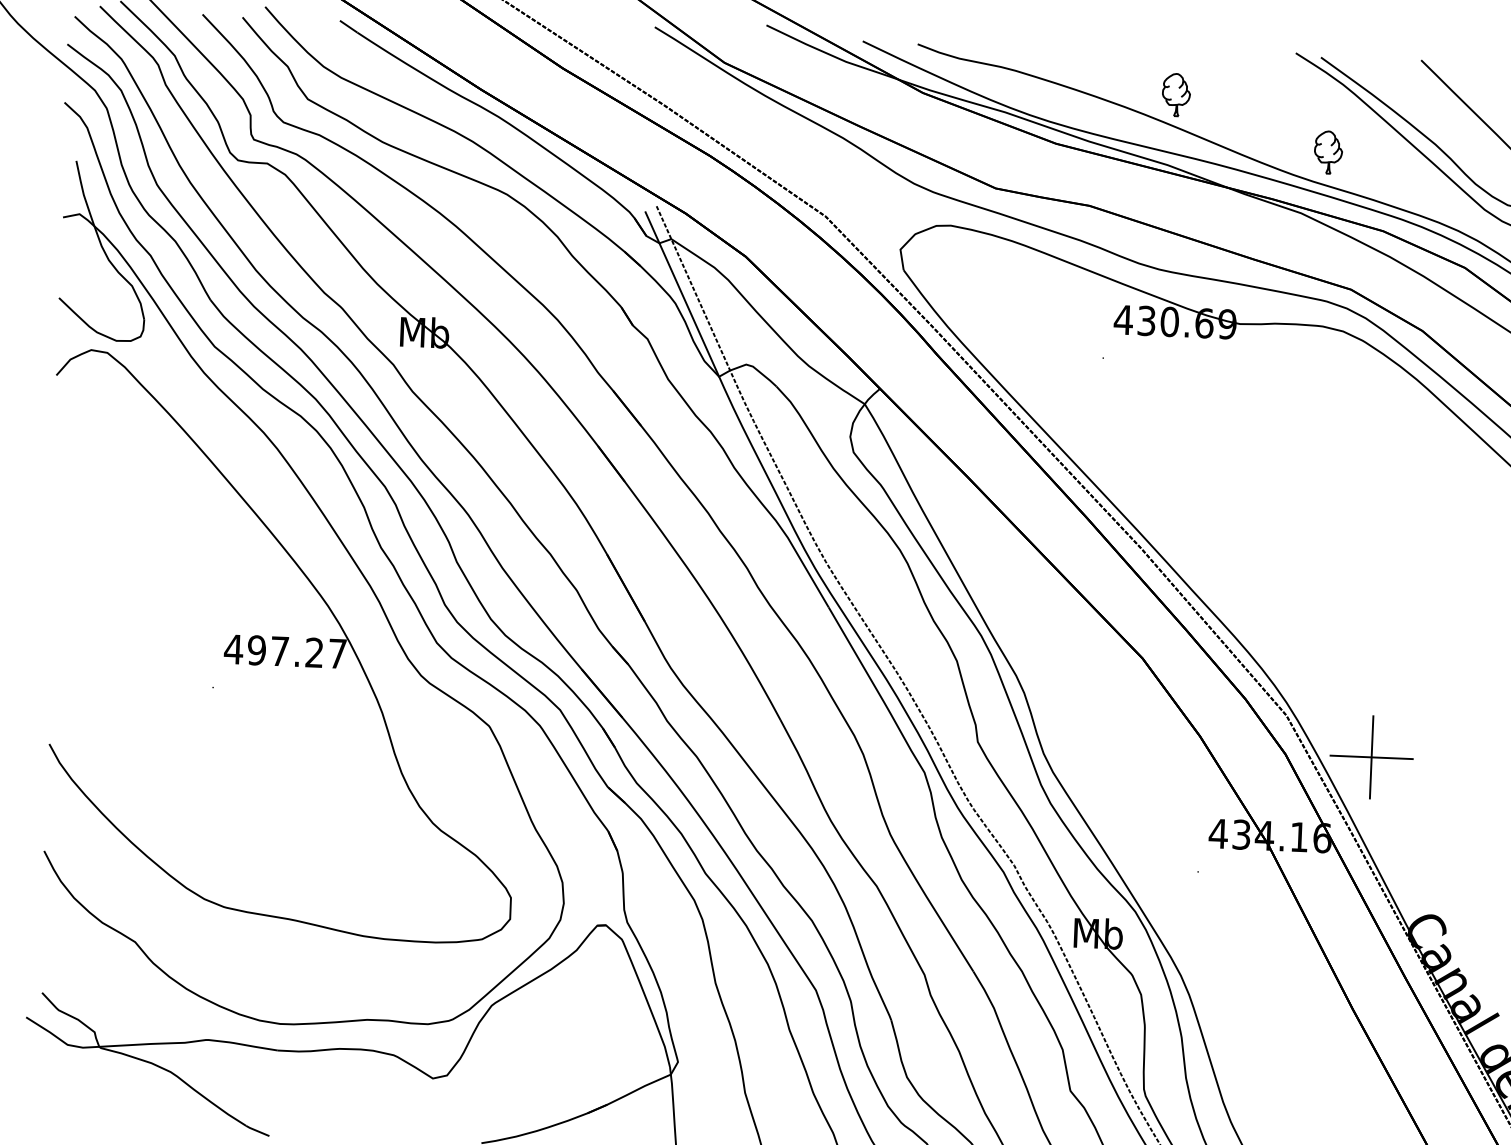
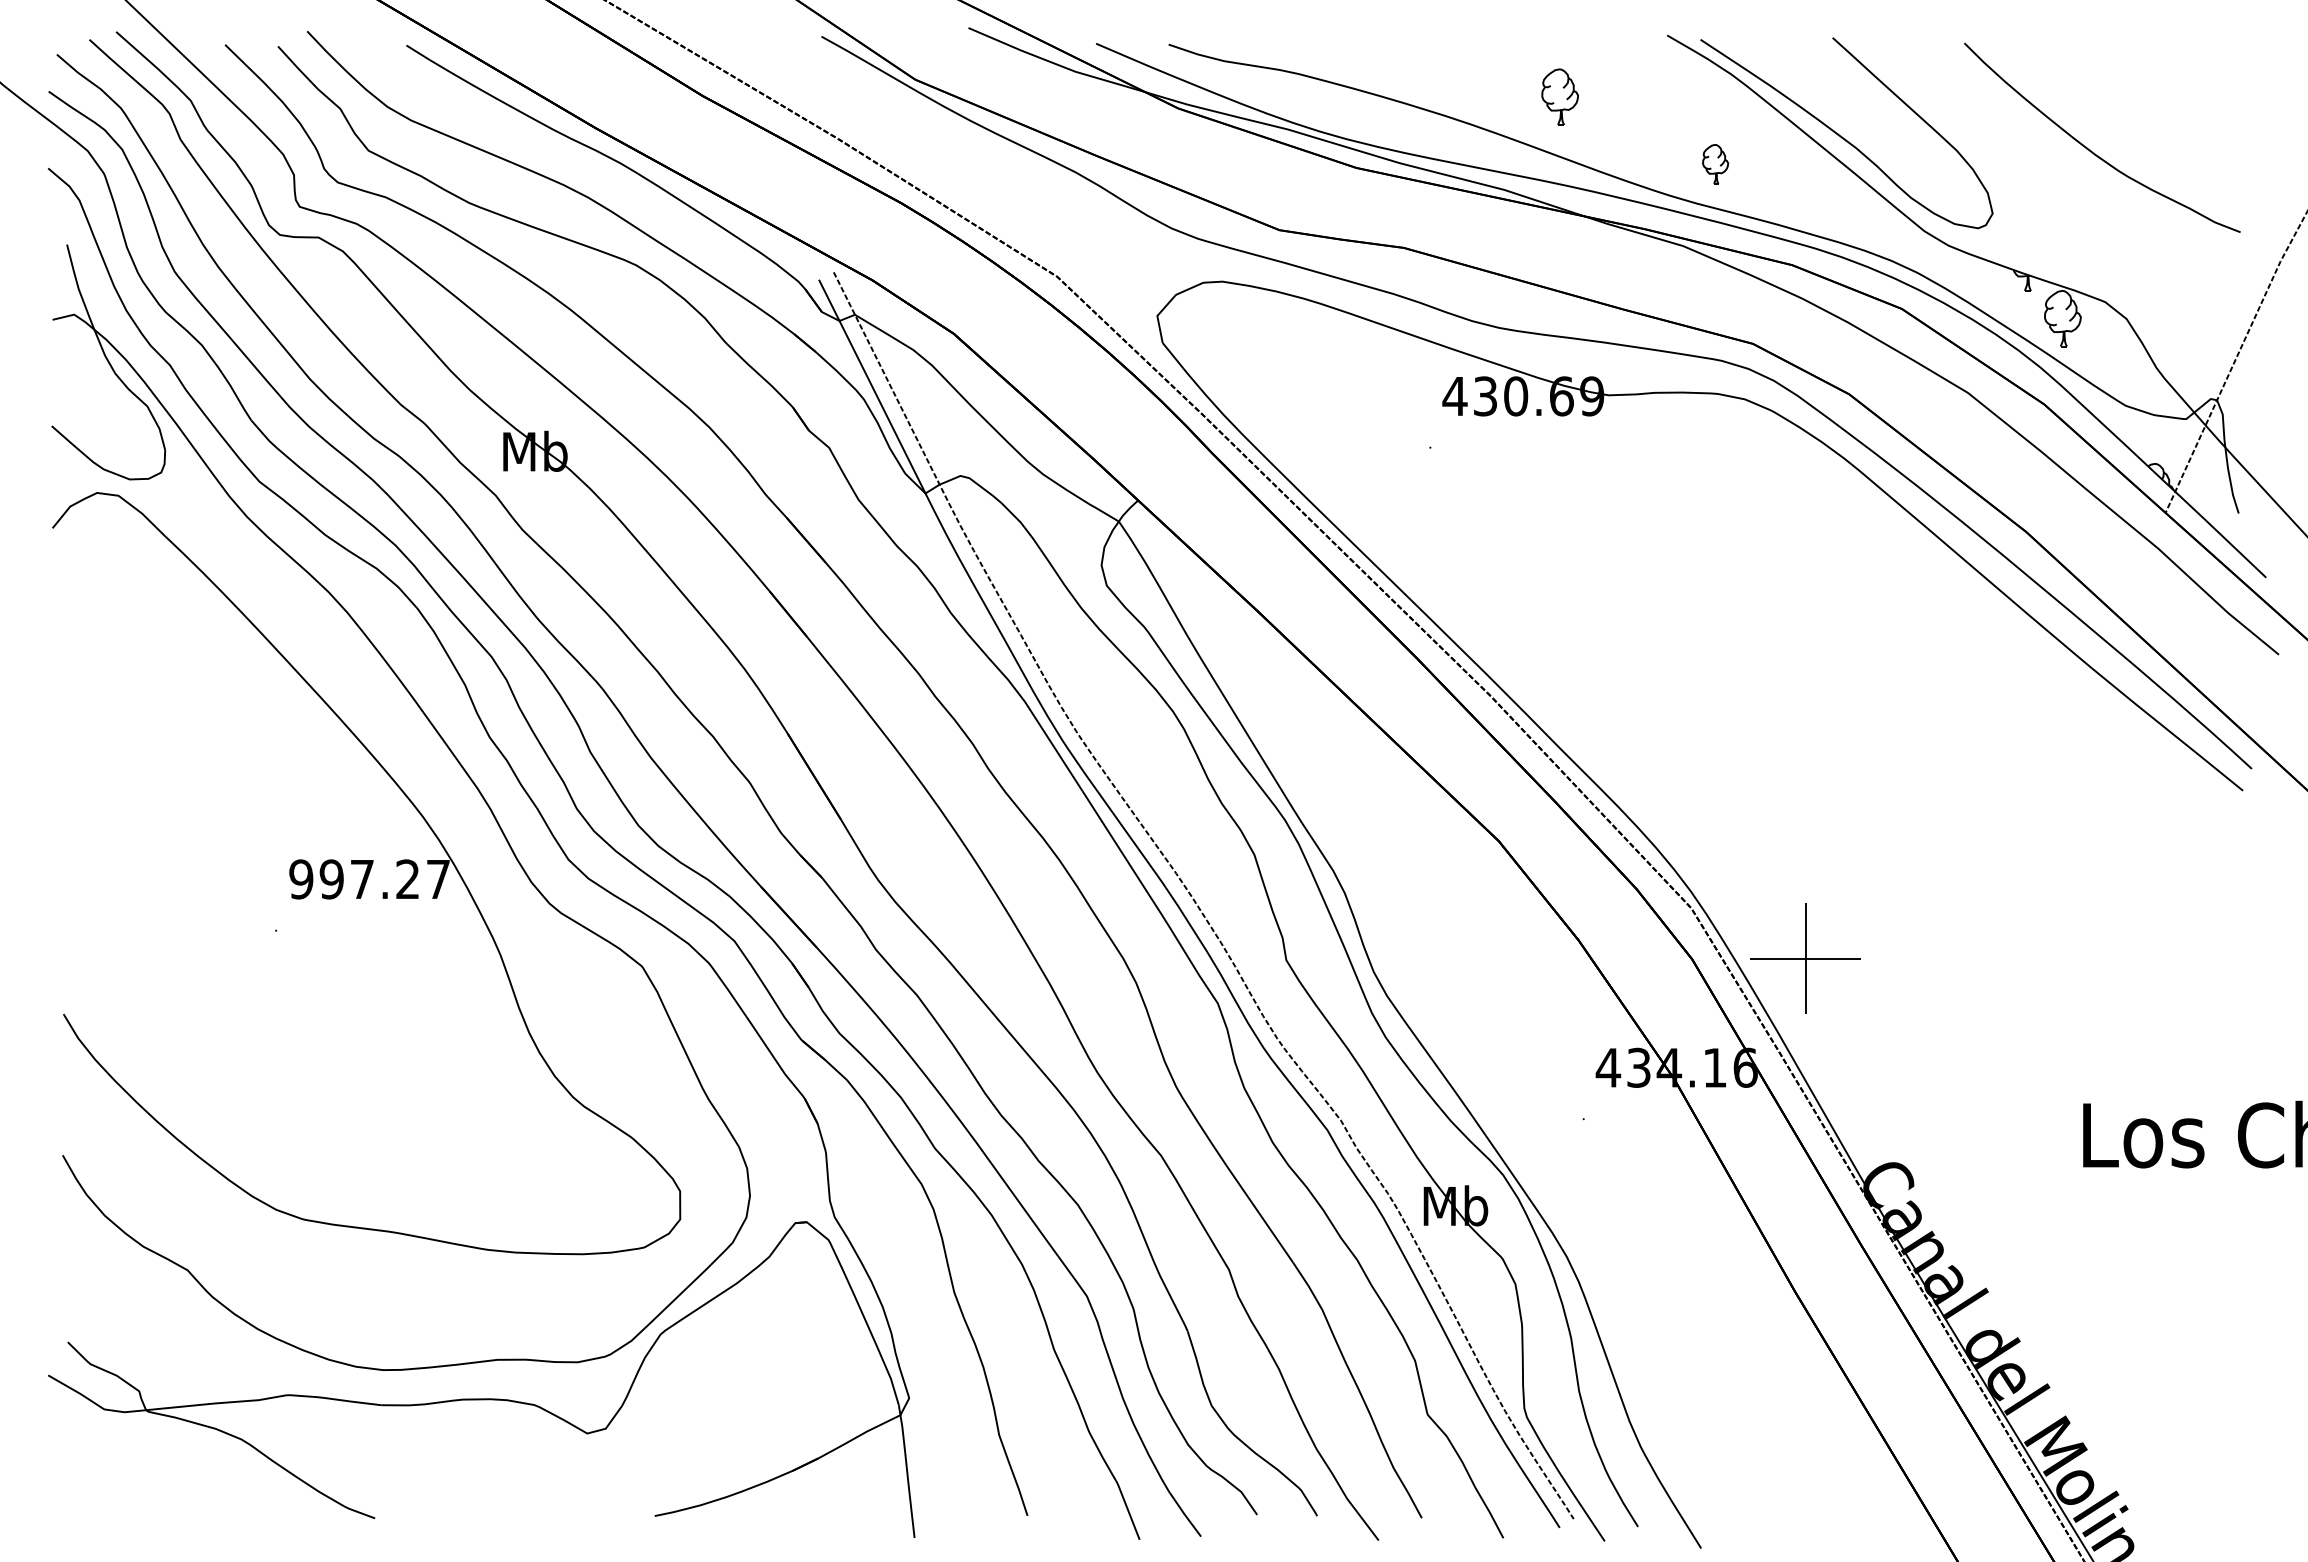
part: (1175, 94) -> (1559, 96), moved
part: (1328, 151) -> (1715, 163), size x0.7
text: (233, 649) -> (300, 879), 497.27 -> 997.27

